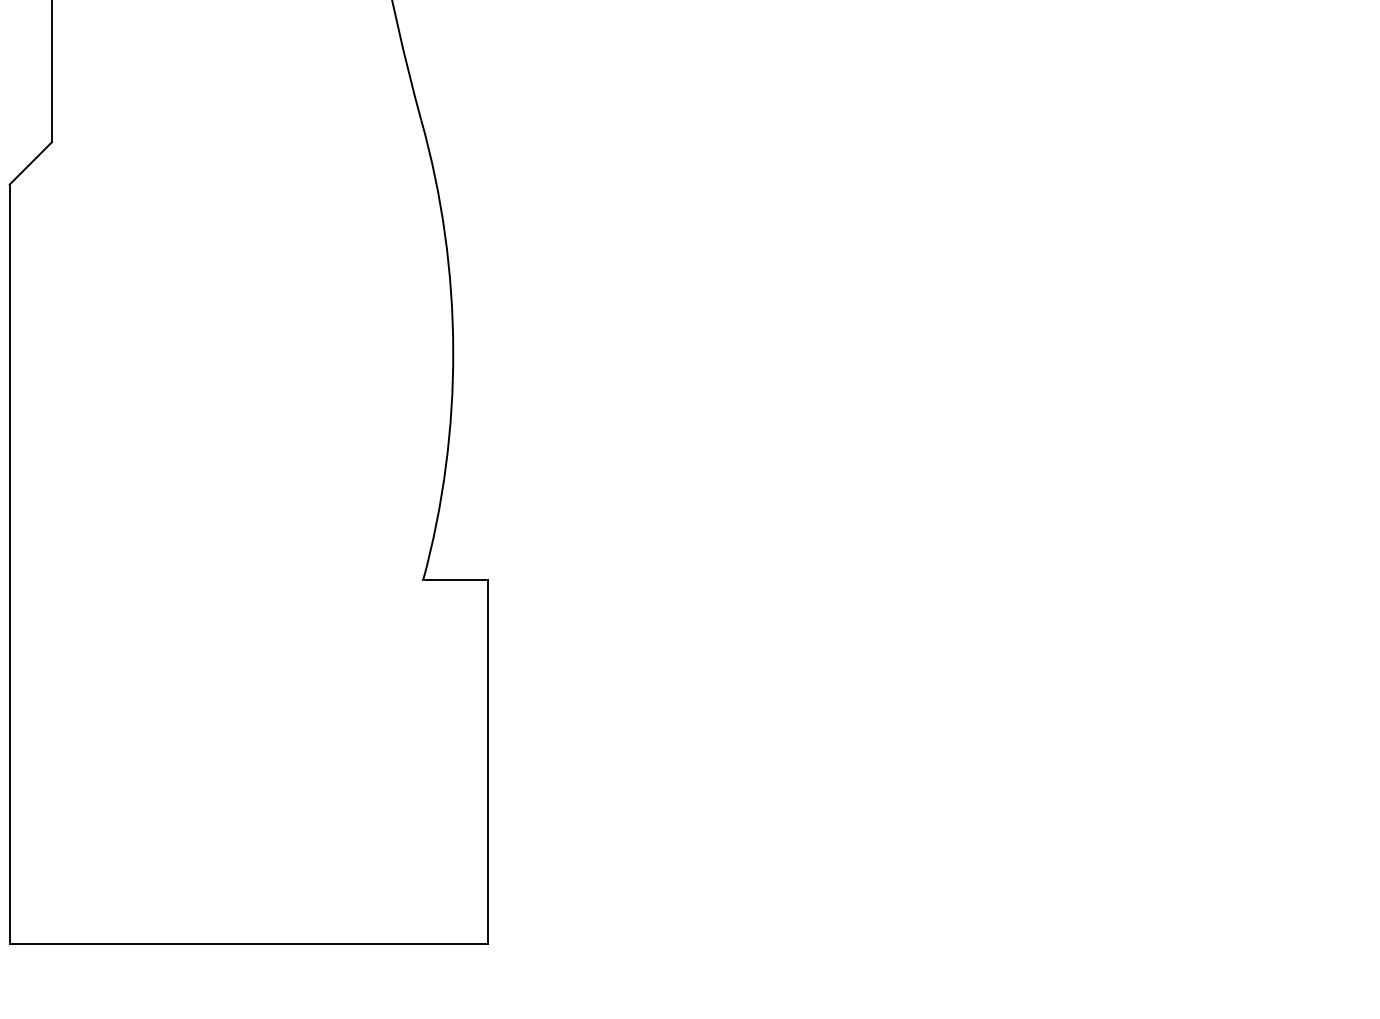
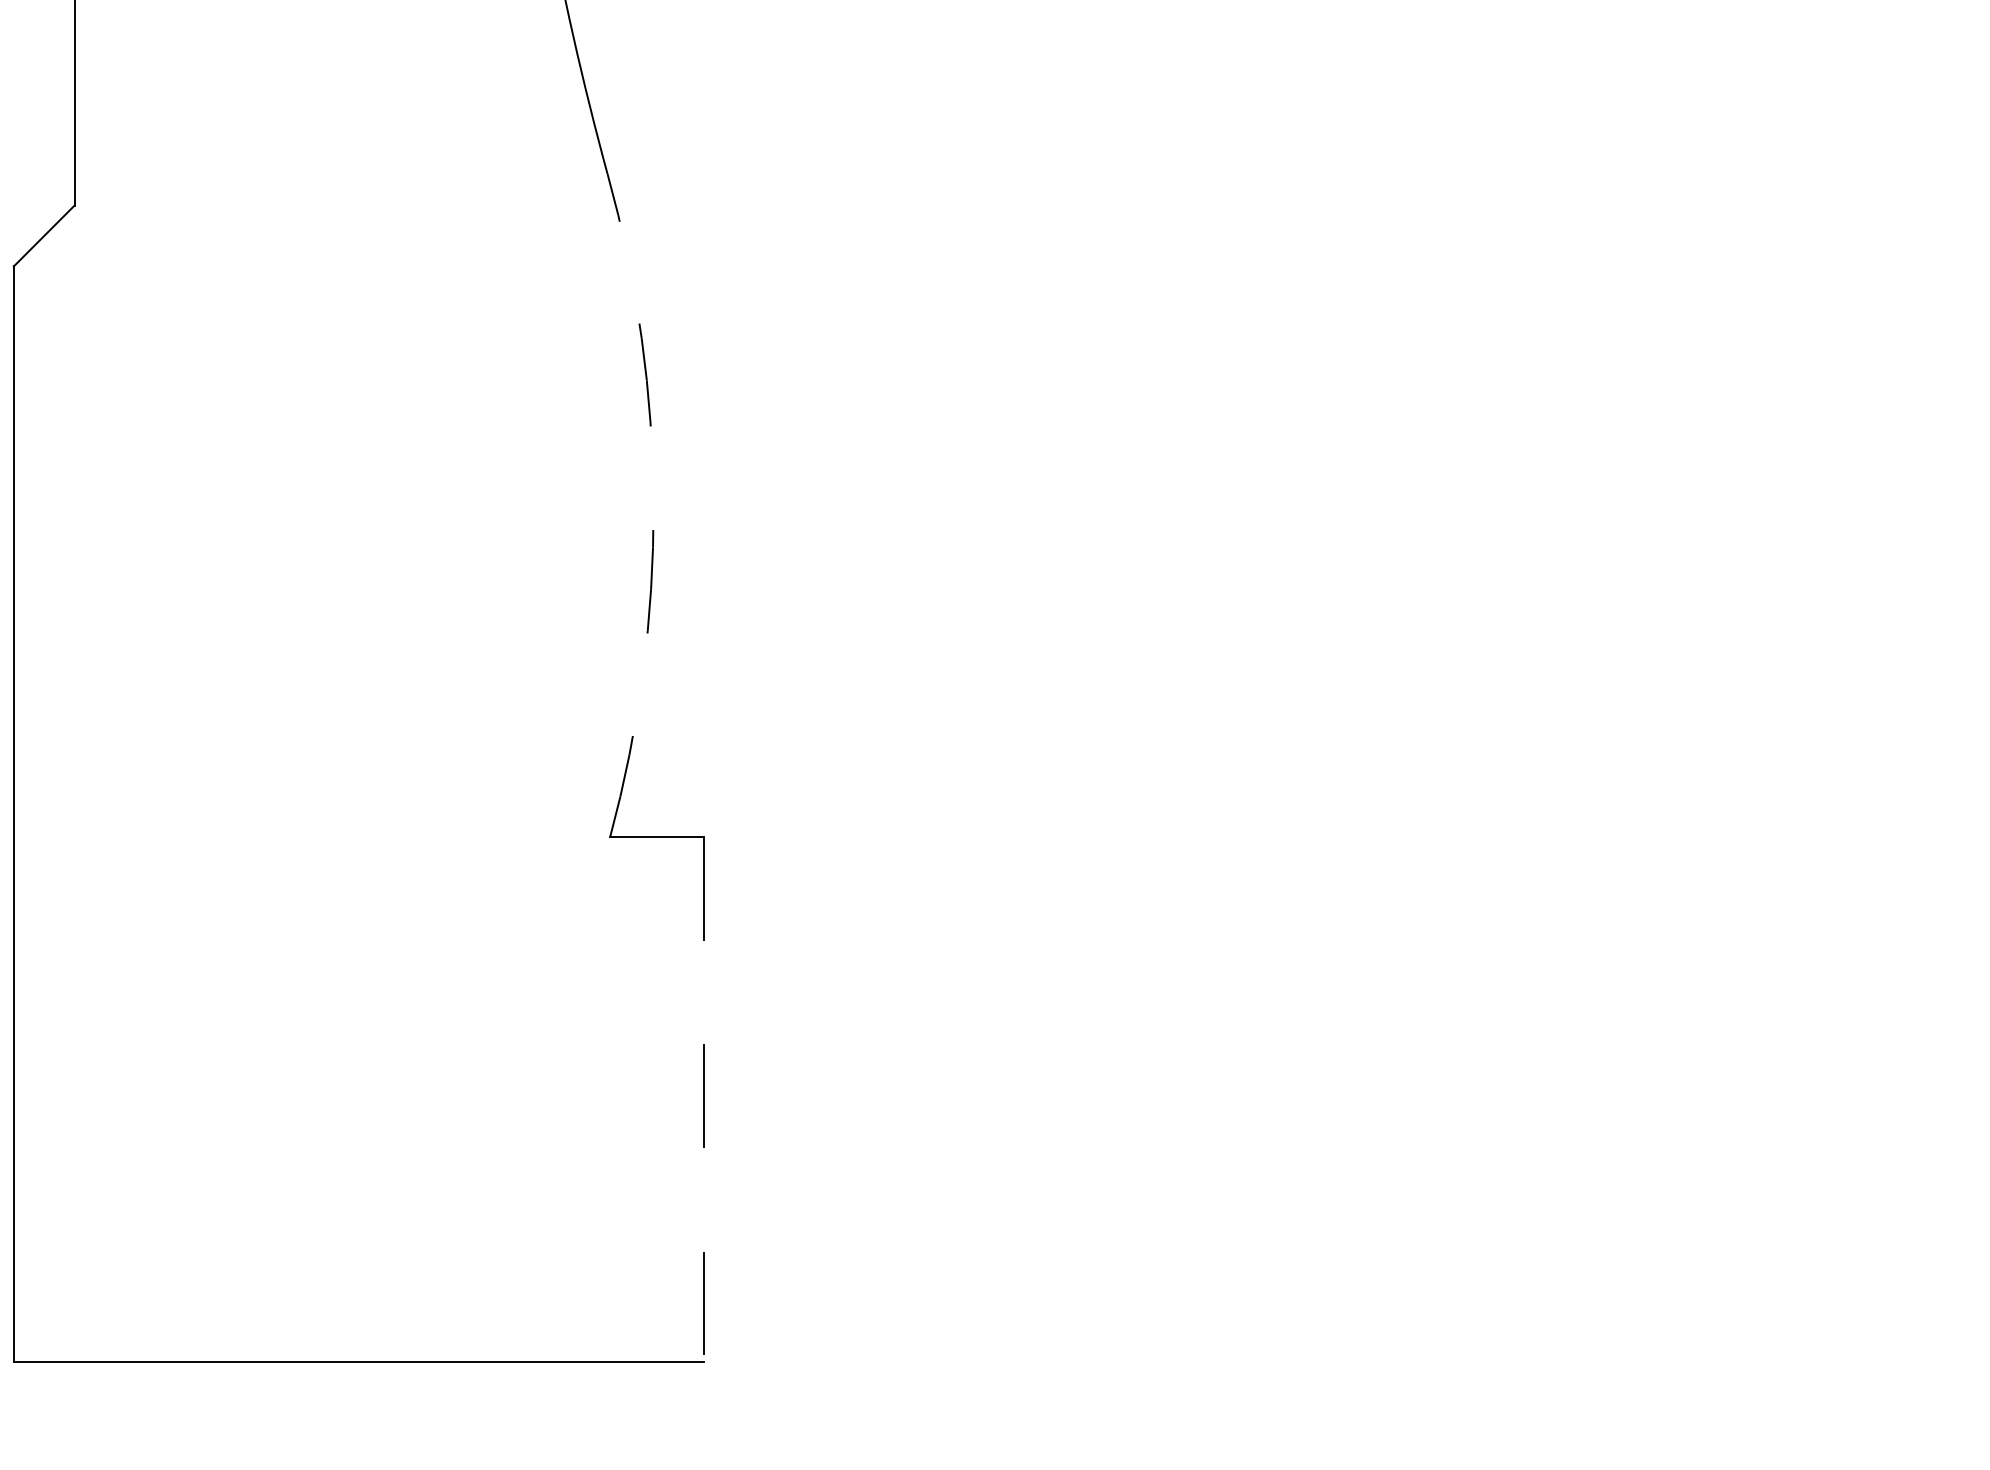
arc: (453, 350) -> (653, 505), solid -> dashed
line: (487, 762) -> (702, 1099), solid -> dashed

